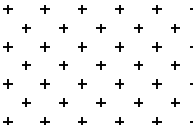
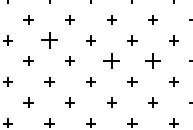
part: (44, 46) -> (48, 40), size x1.6
part: (100, 65) -> (111, 61), size x1.6
part: (138, 65) -> (153, 61), size x1.6

